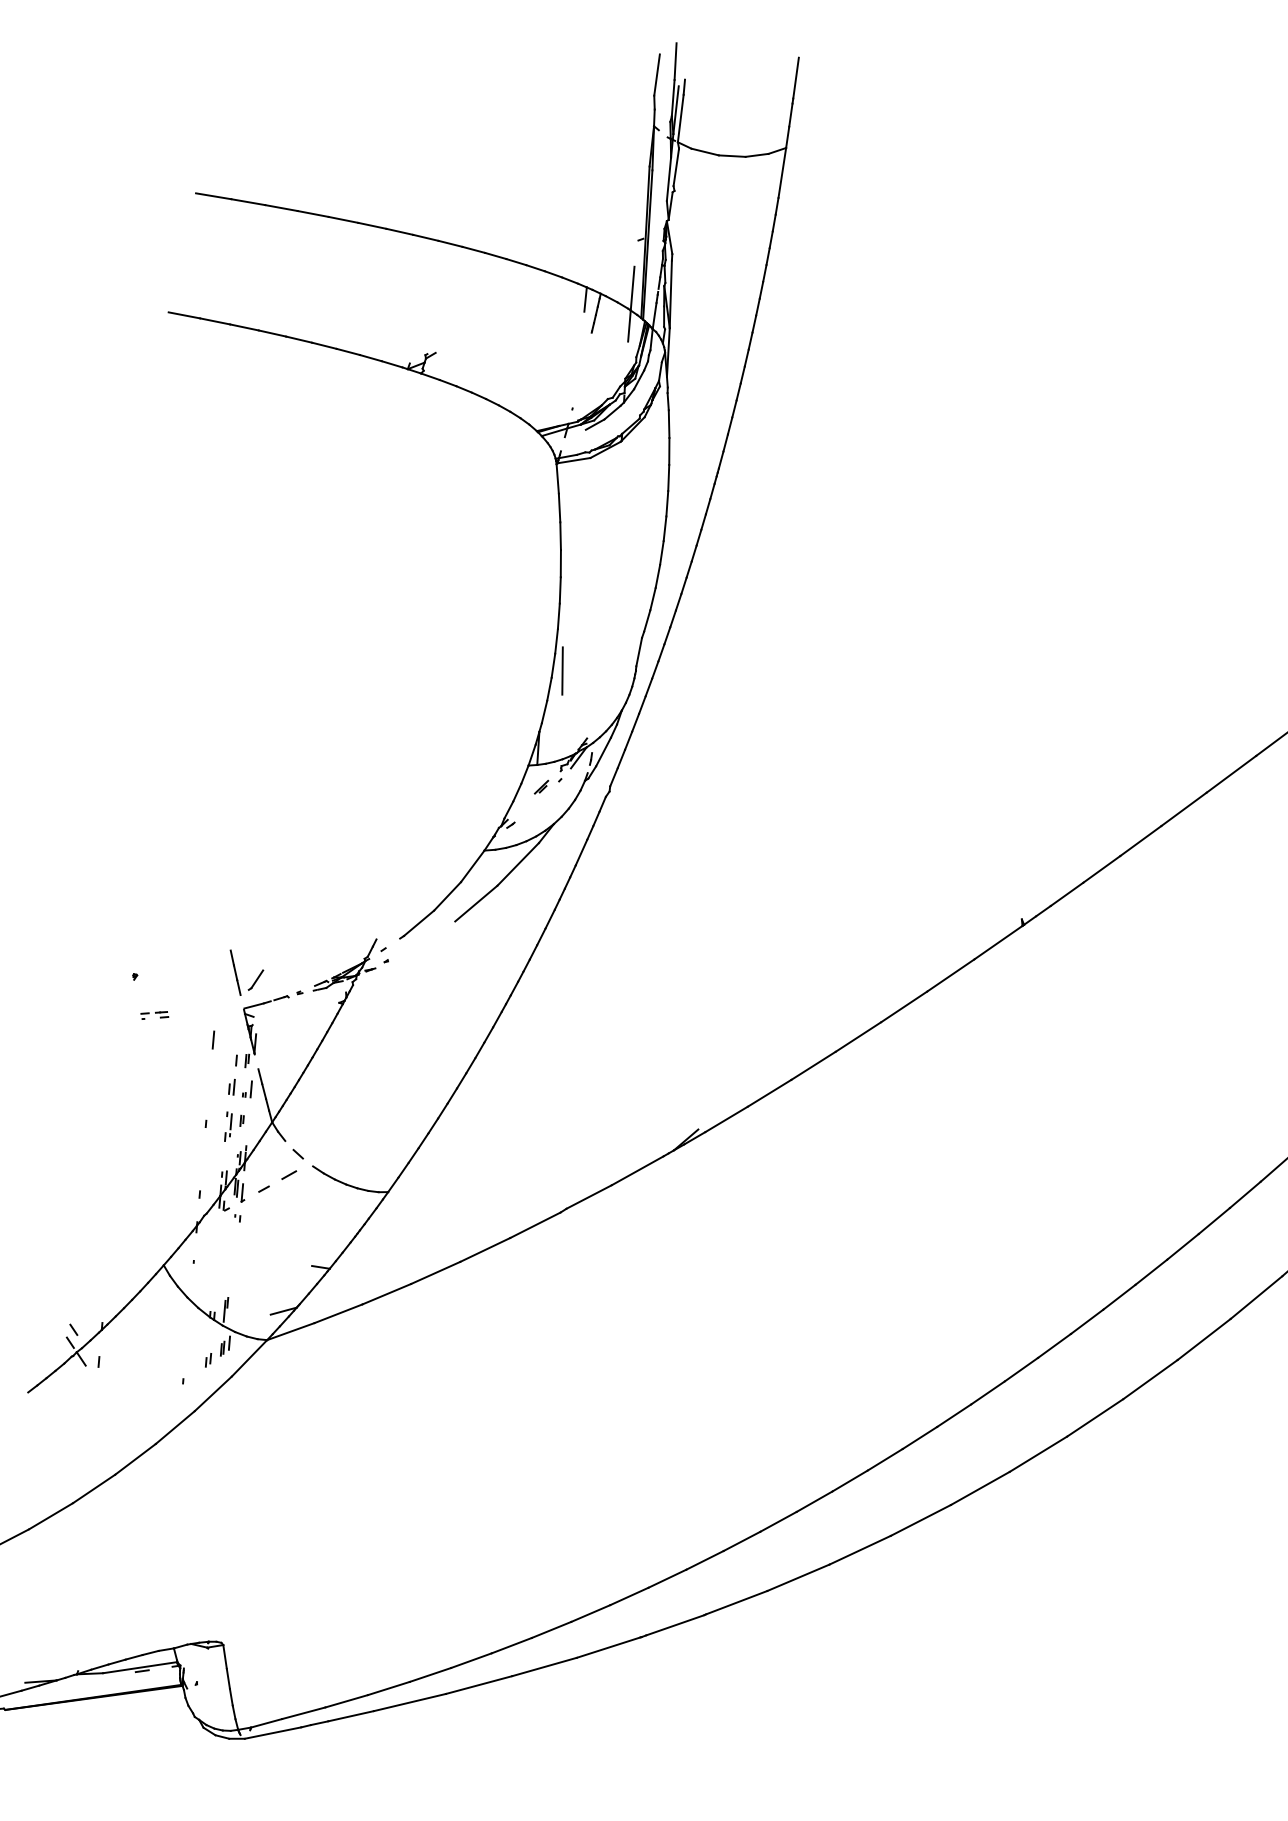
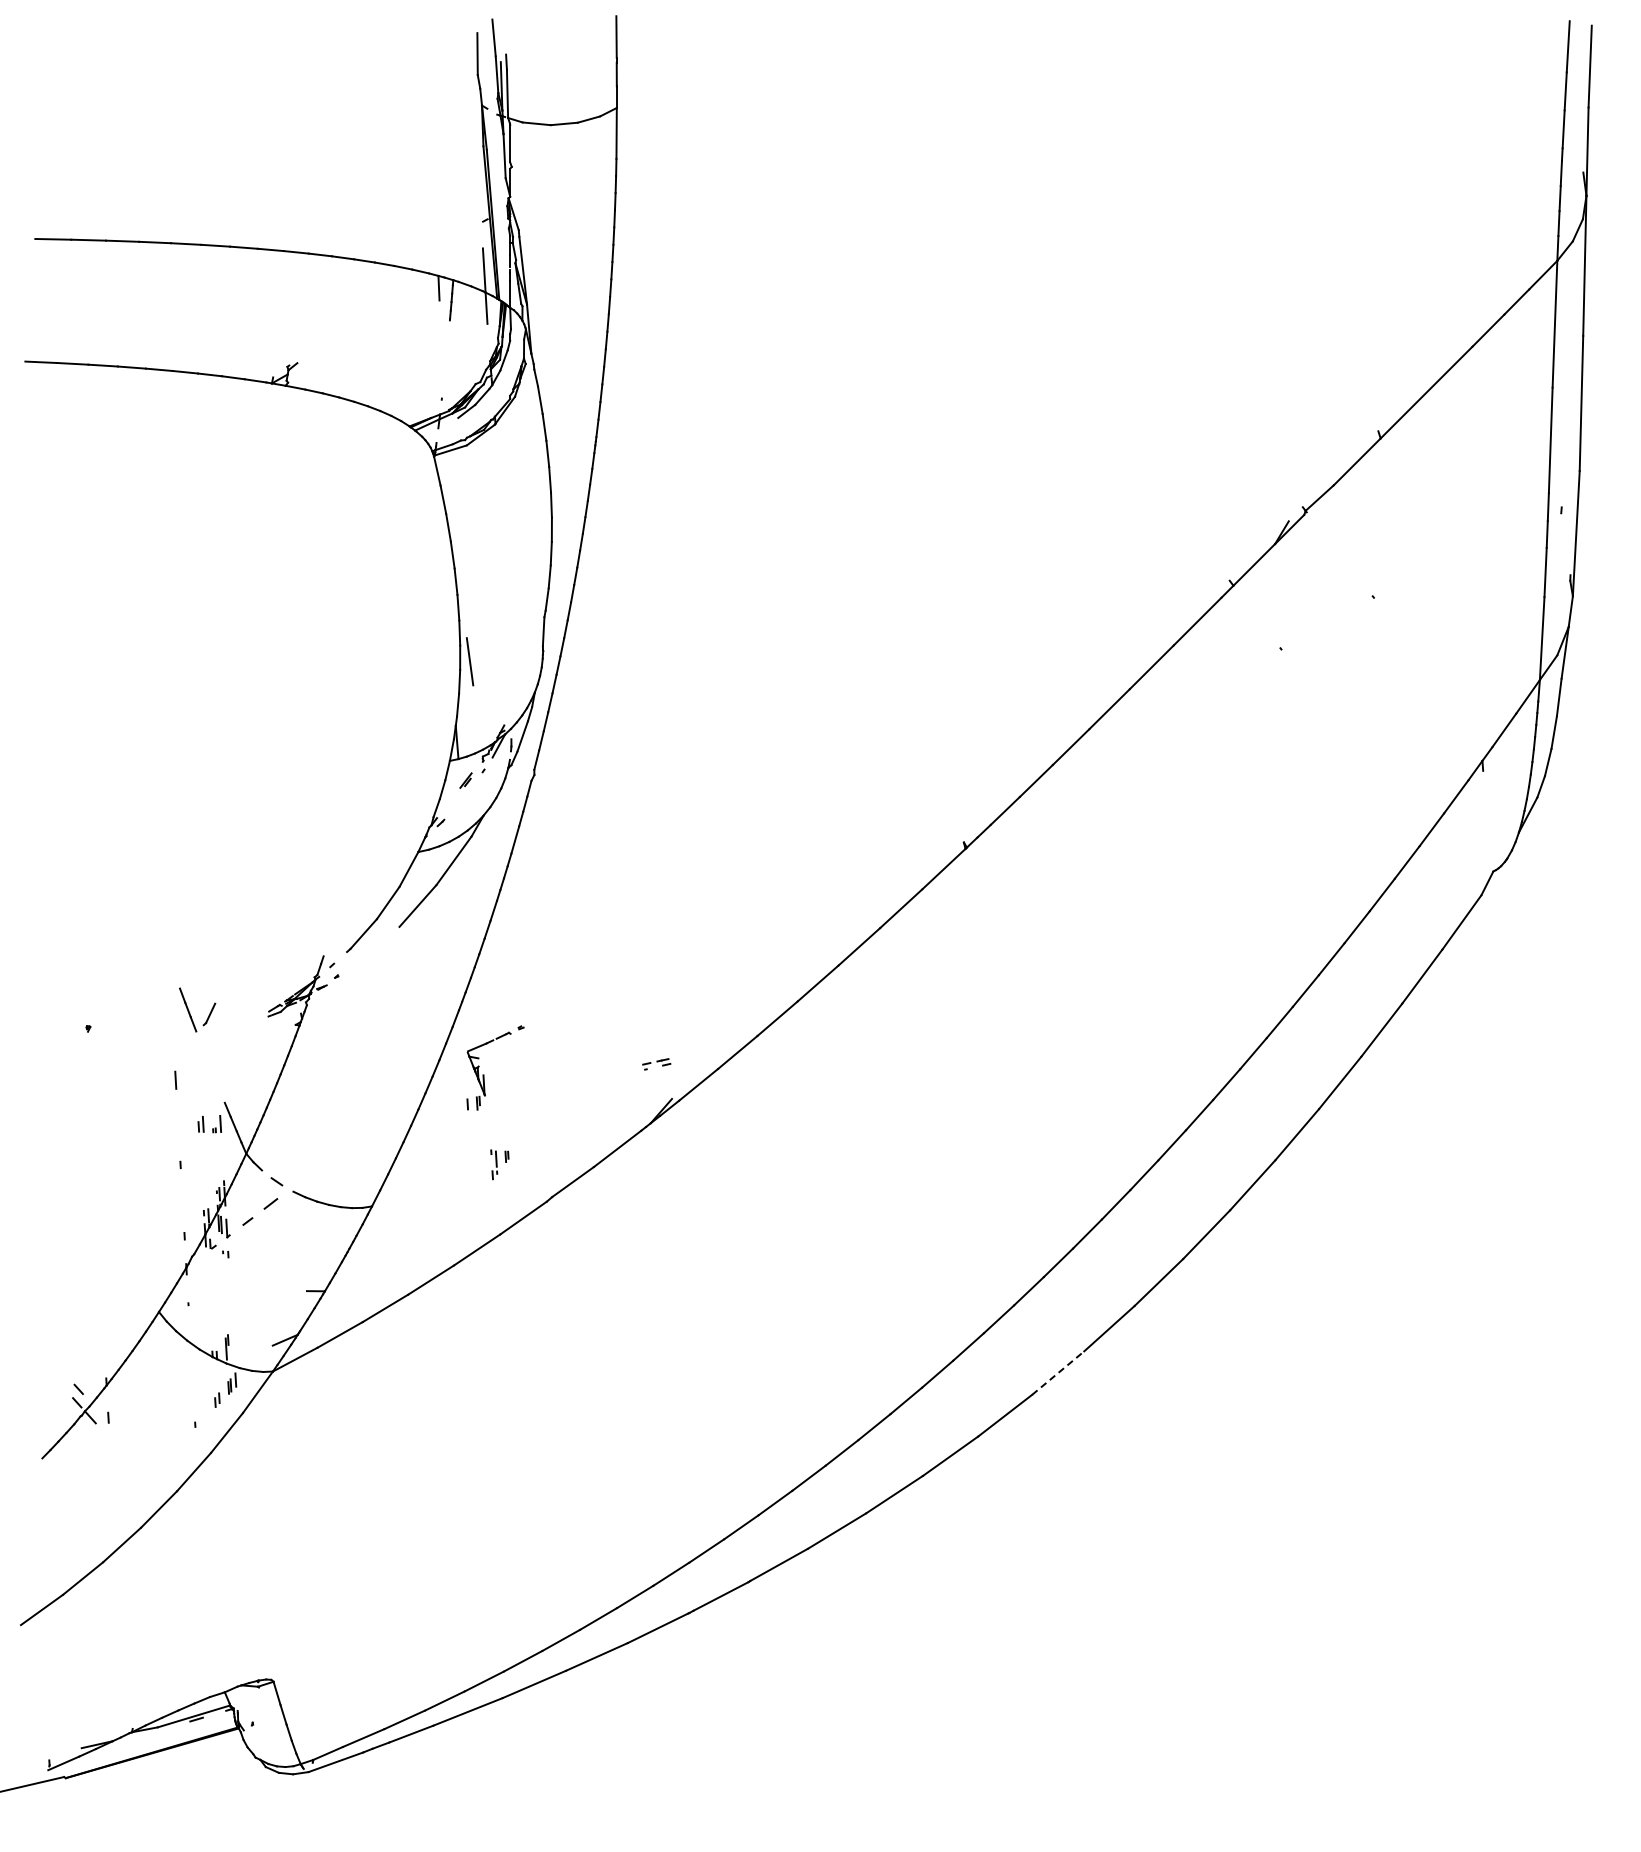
part: (154, 1015) -> (656, 1064), moved
part: (257, 1033) -> (484, 1074), moved
part: (233, 1127) -> (499, 1164), moved
line: (1038, 1454) -> (1058, 1373), solid -> dashed

